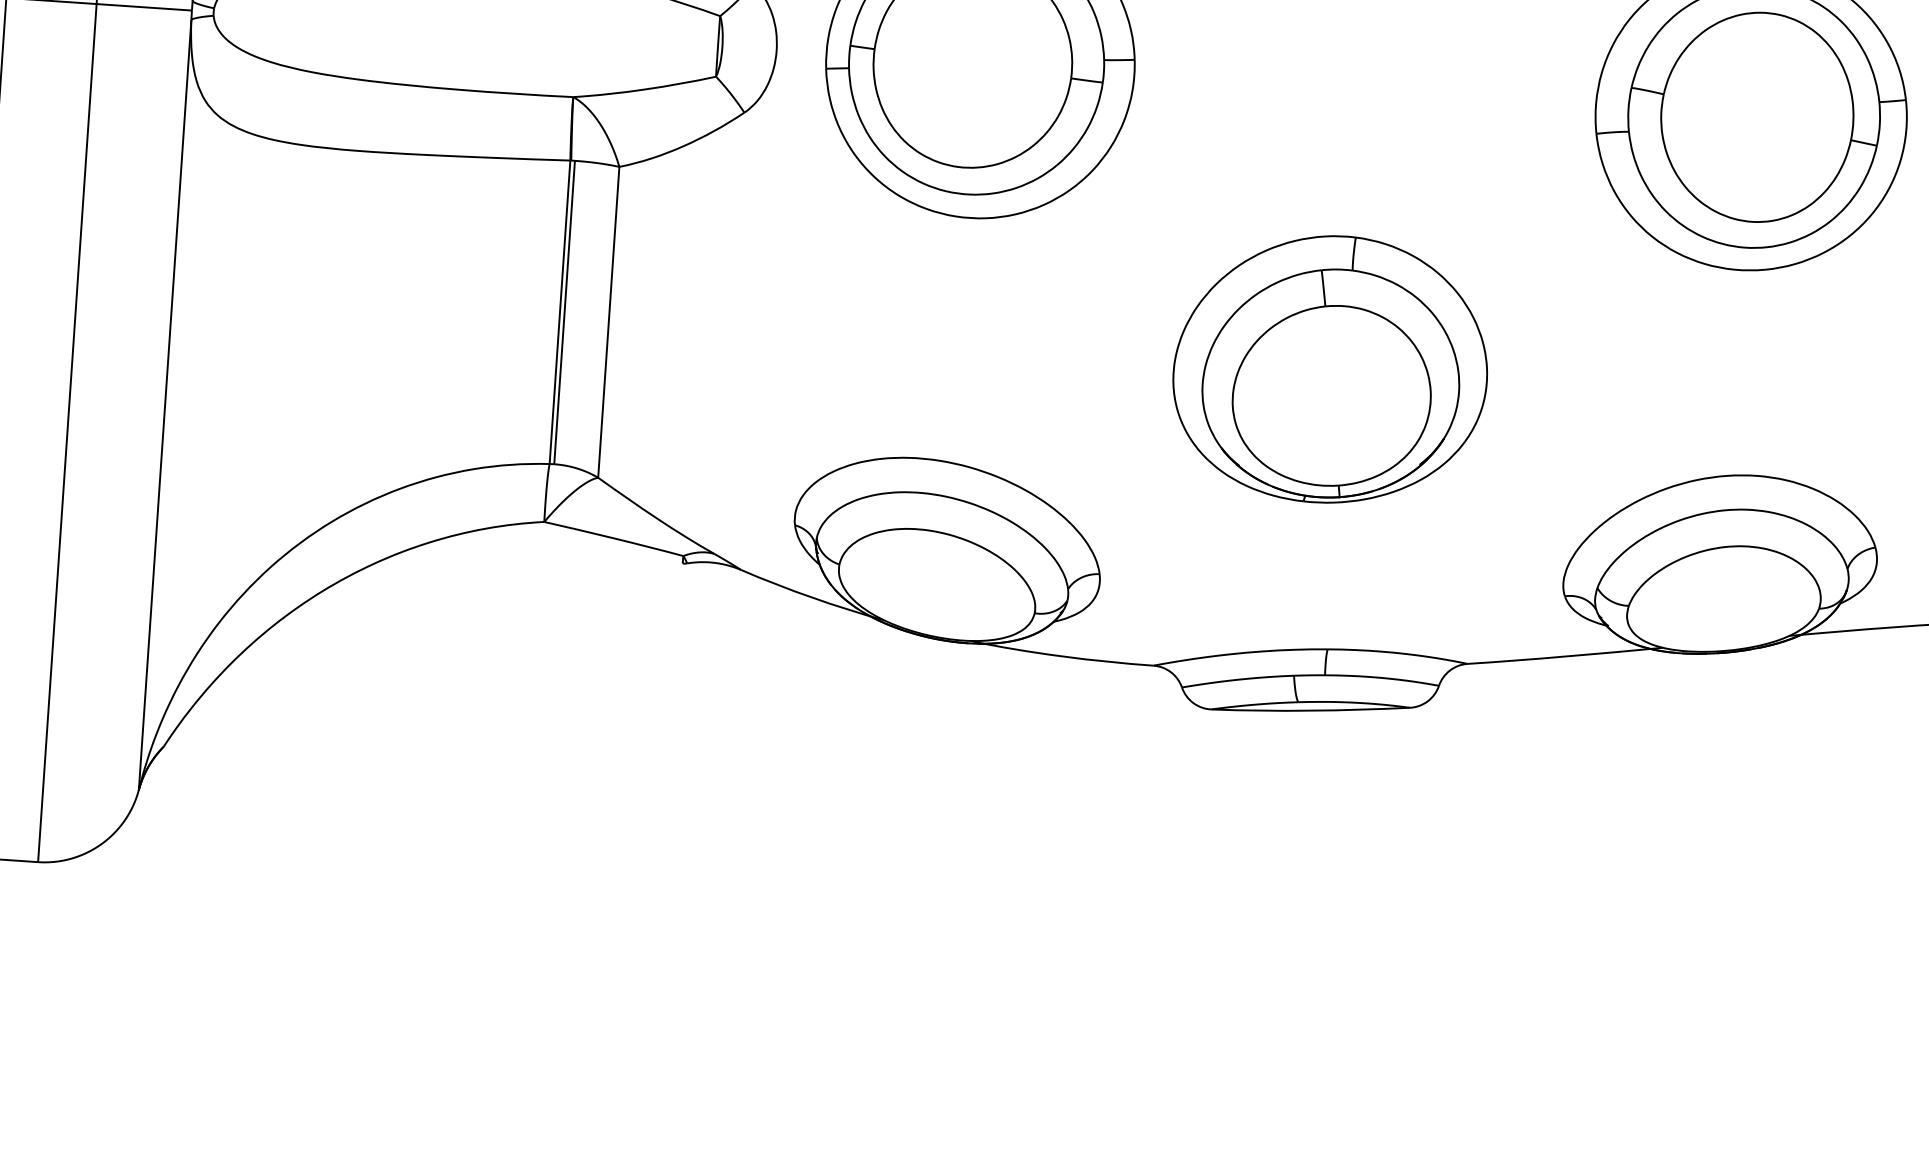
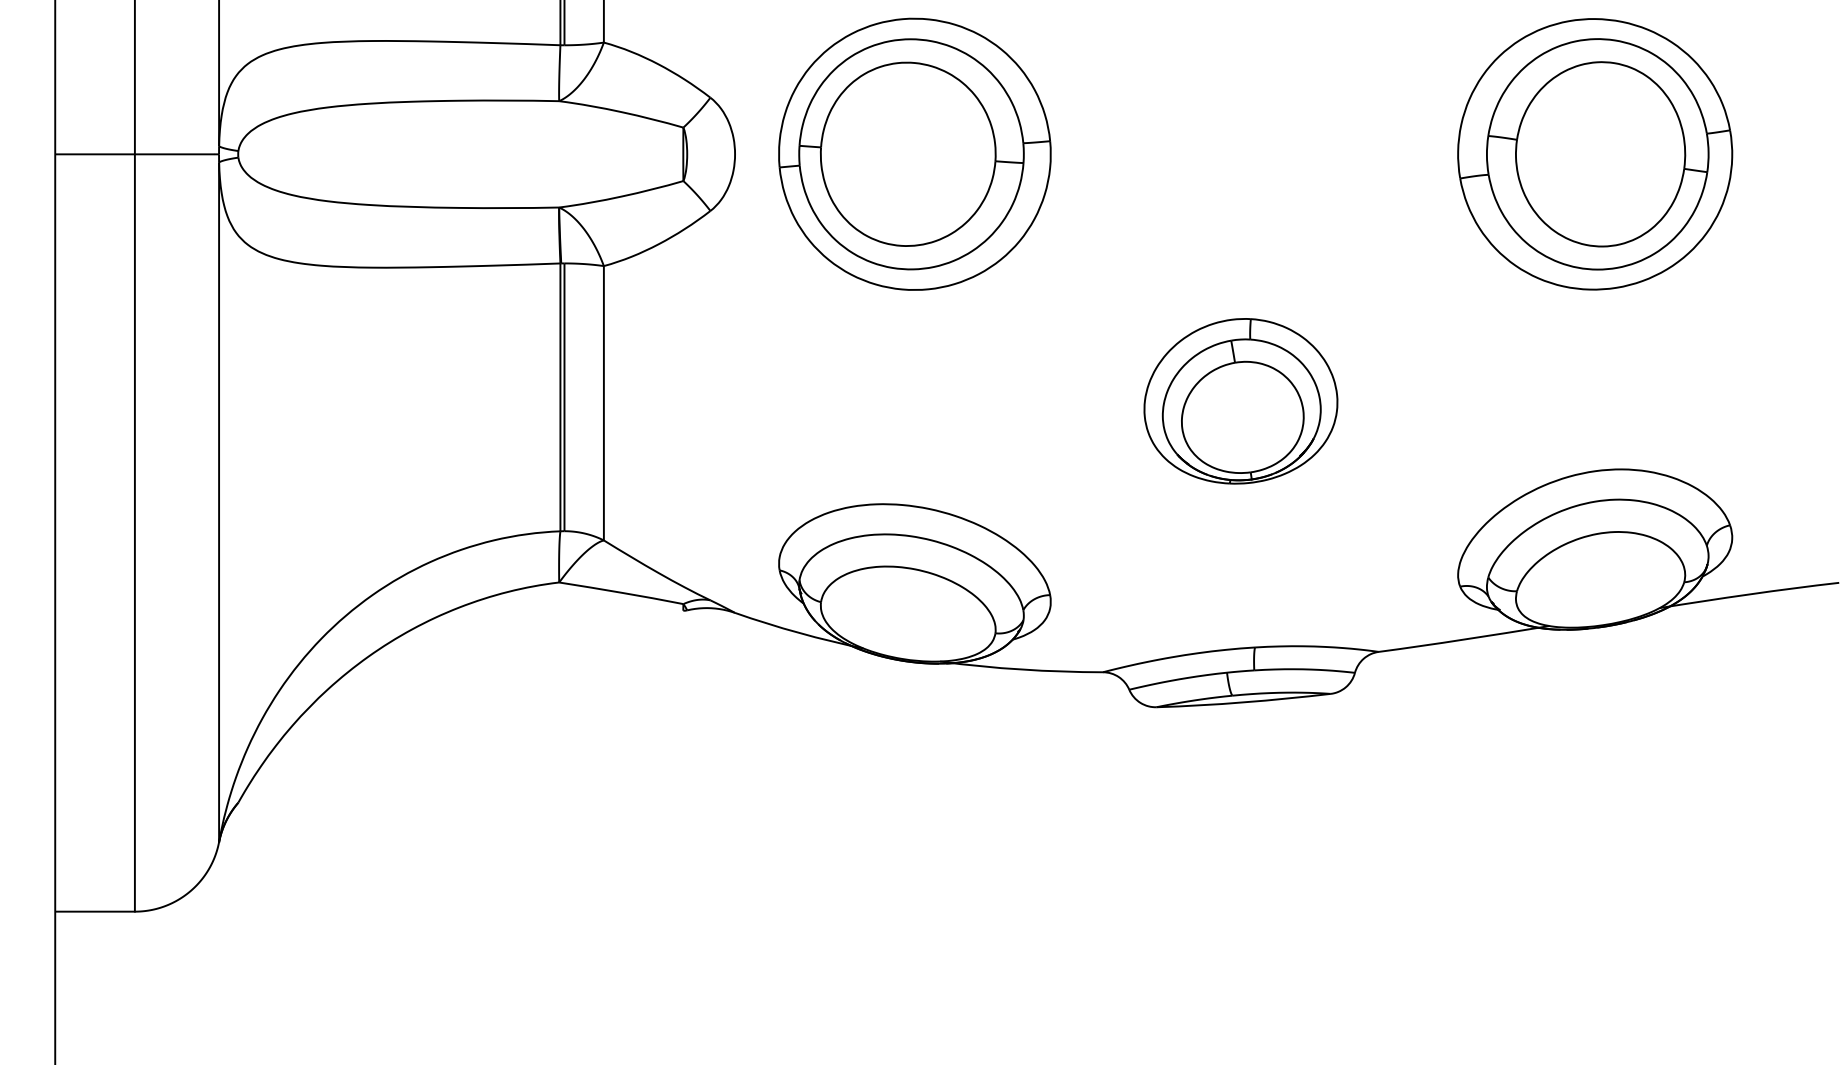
part: (1330, 368) -> (1240, 400), size x0.7

